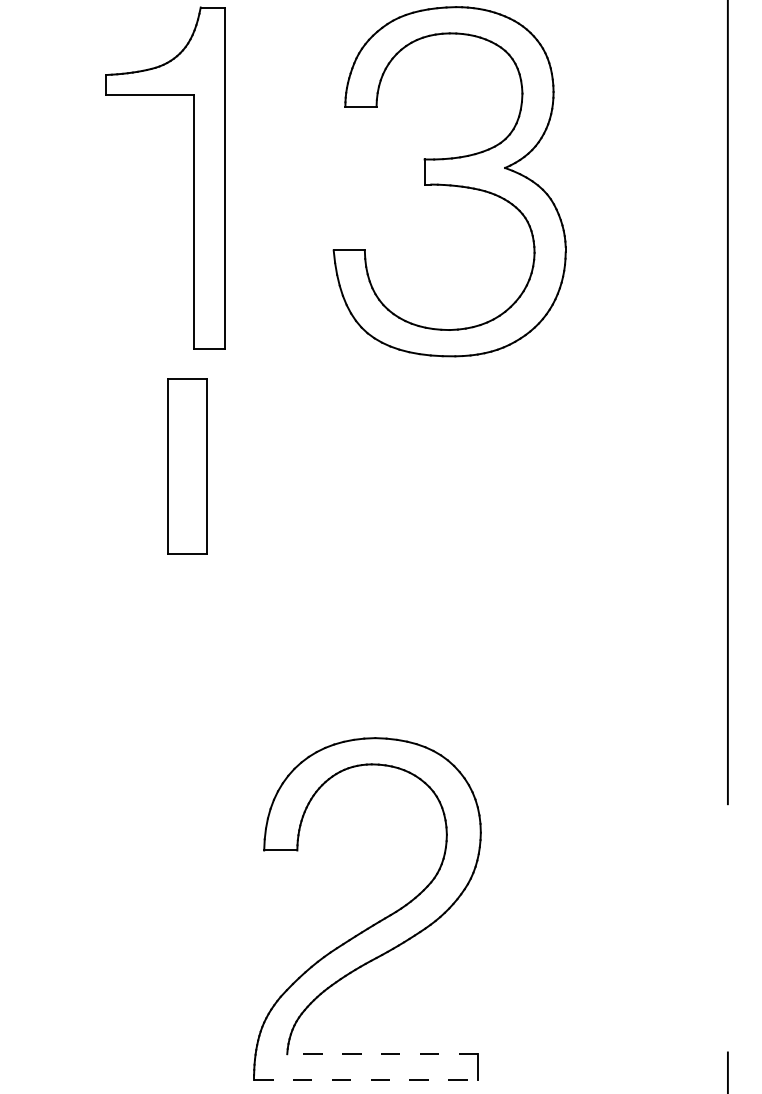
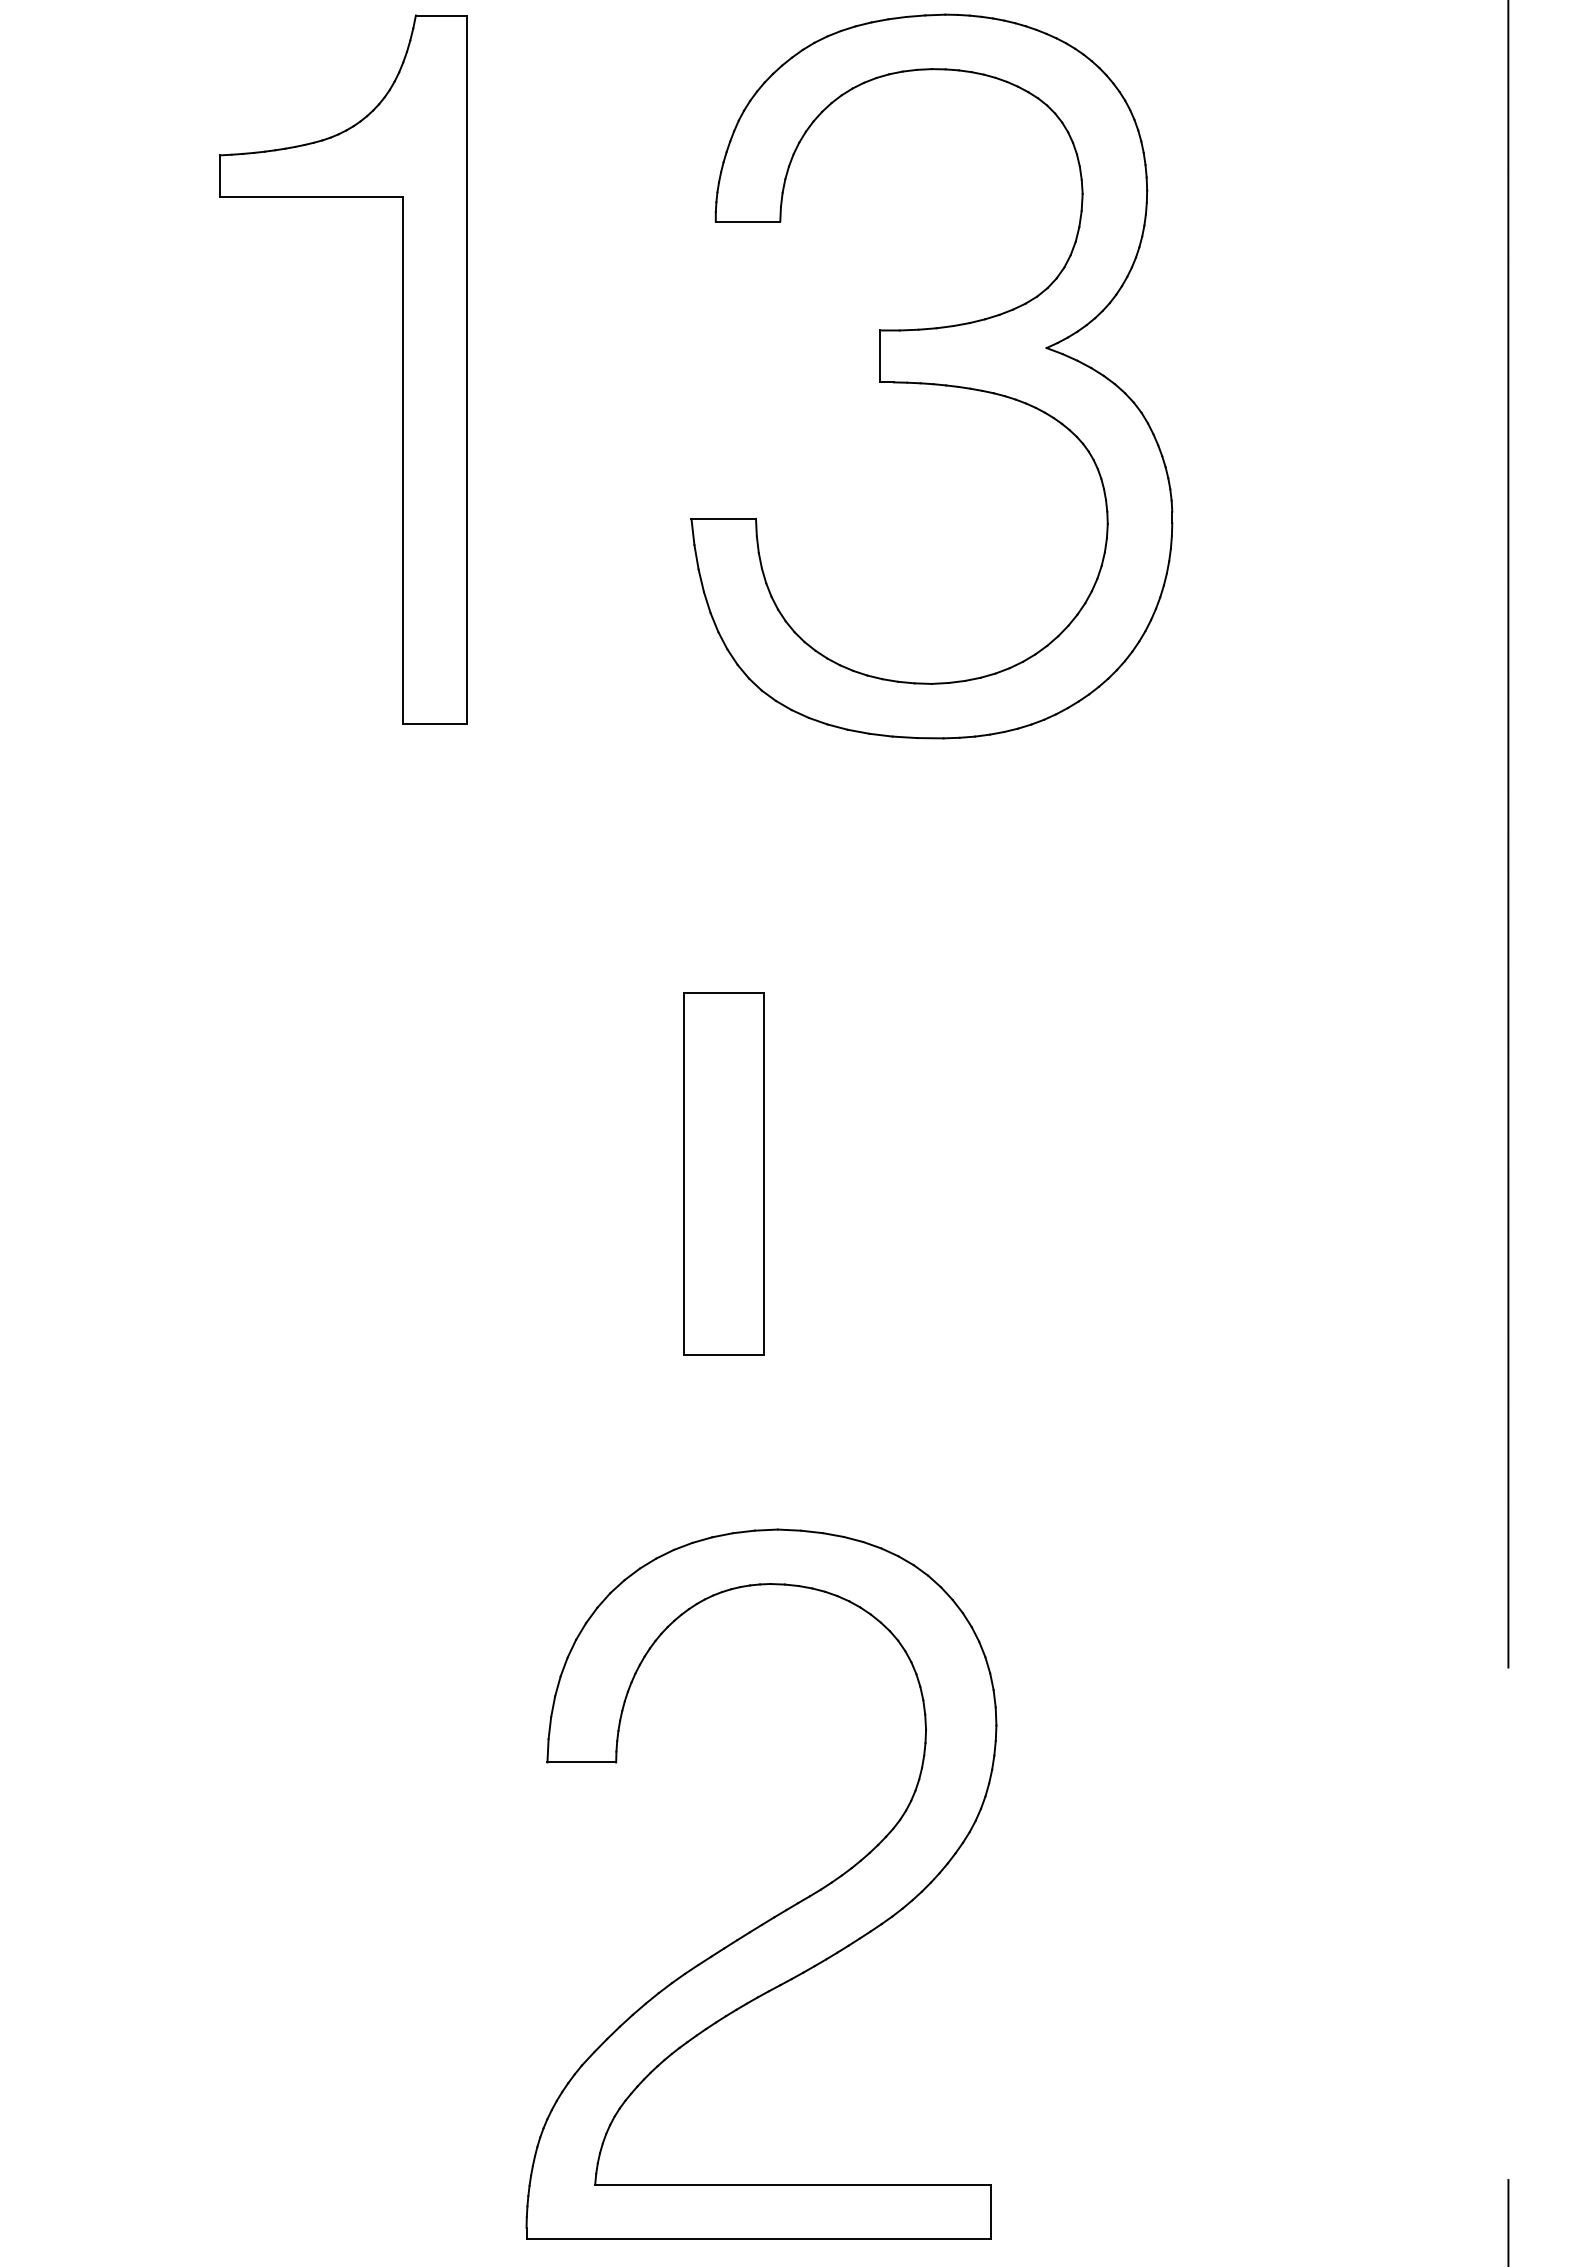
part: (187, 466) -> (724, 1173), moved
line: (382, 1054) -> (792, 2185), dashed -> solid
line: (366, 1080) -> (759, 2239), dashed -> solid

